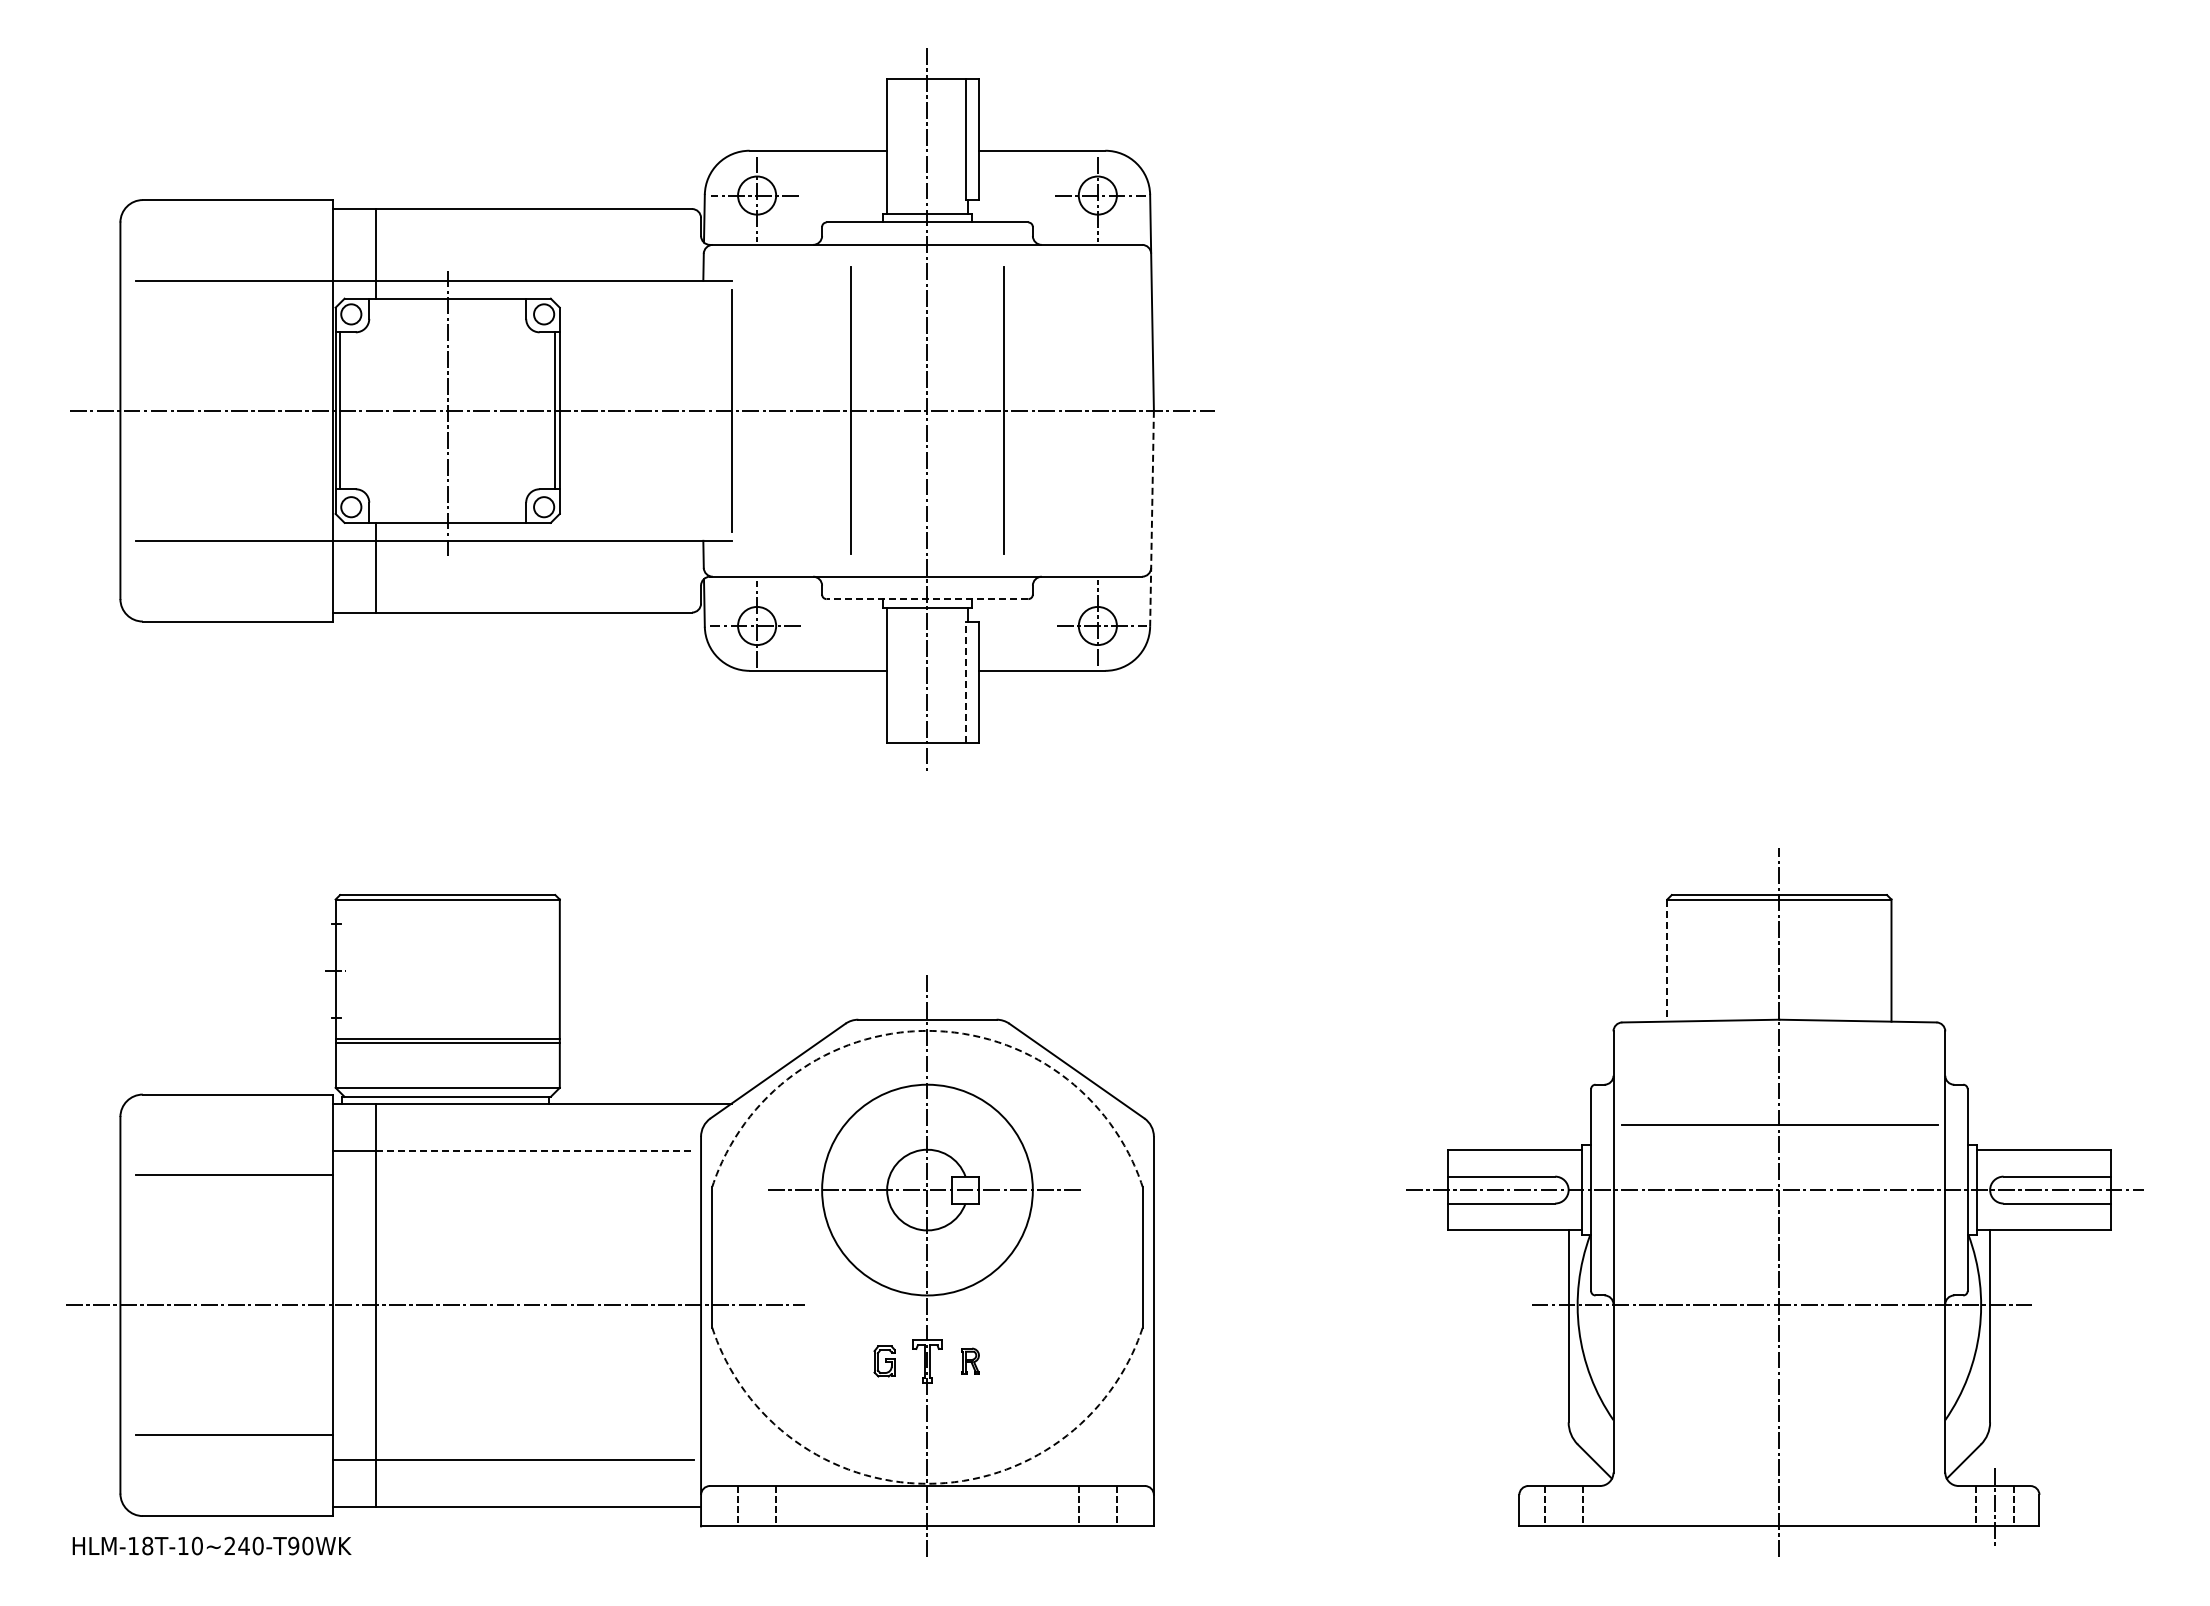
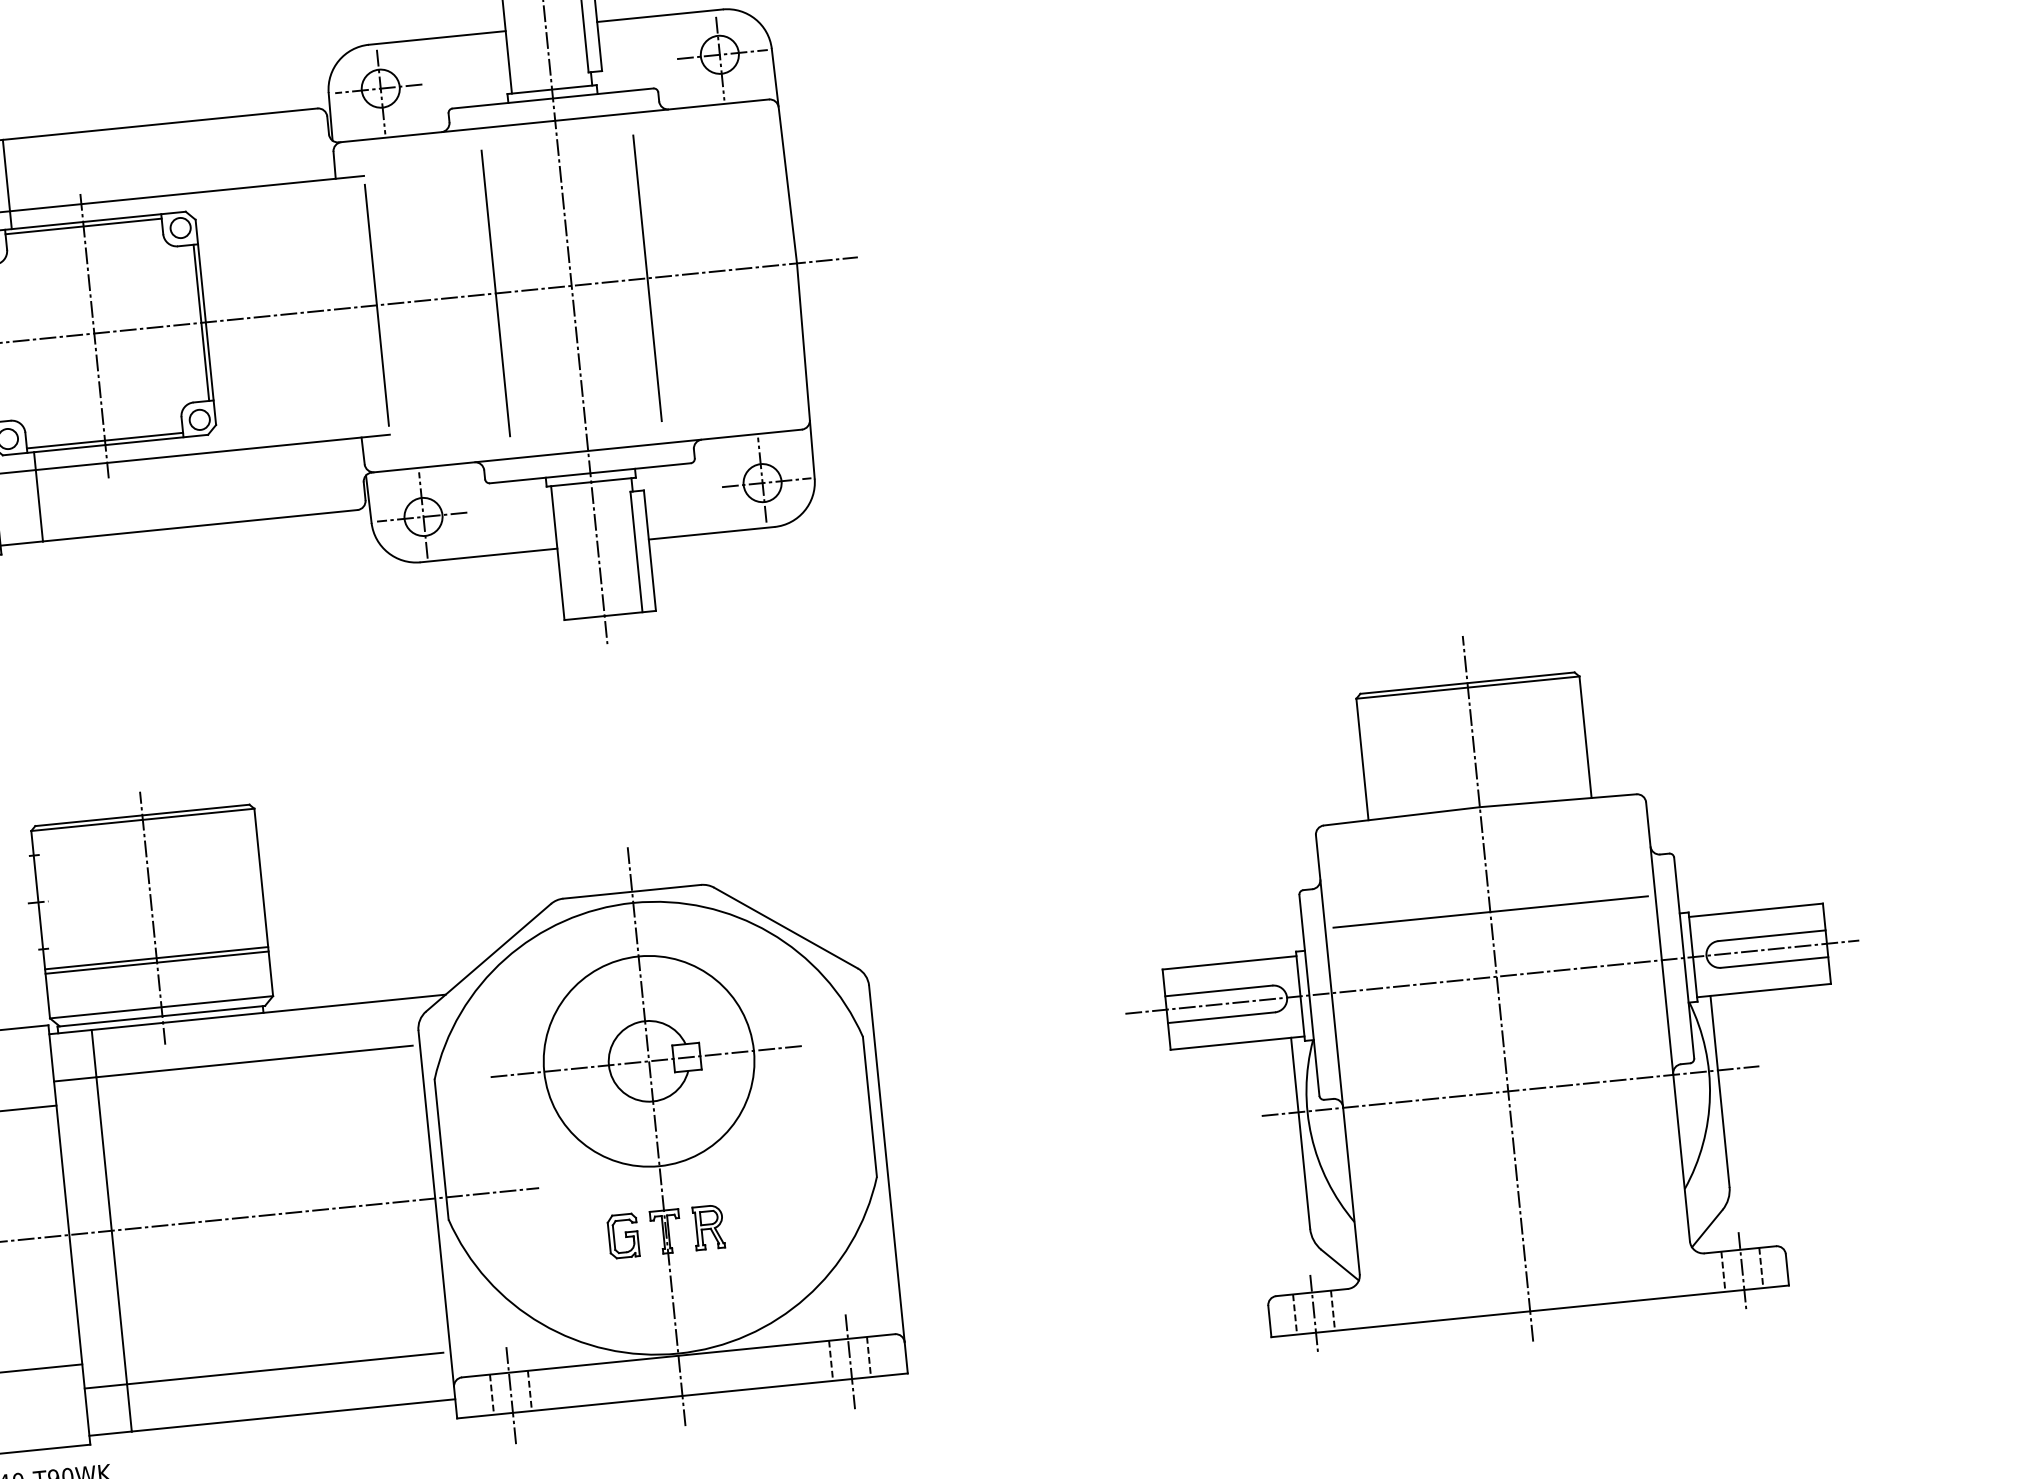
line: (447, 303) -> (83, 226), added
line: (447, 518) -> (104, 440), added
line: (1152, 518) -> (806, 370), dashed -> solid
line: (927, 599) -> (590, 473), dashed -> solid
line: (965, 682) -> (636, 552), dashed -> solid
line: (1667, 961) -> (1362, 760), dashed -> solid
line: (447, 998) -> (152, 918), added
arc: (927, 1030) -> (633, 902), dashed -> solid
line: (534, 1151) -> (254, 1061), dashed -> solid
part: (884, 1361) -> (623, 1236), size x1.43
part: (970, 1361) -> (708, 1227), size x1.67
arc: (927, 1483) -> (678, 1353), dashed -> solid
line: (1097, 1508) -> (849, 1361), added
line: (1564, 1508) -> (1314, 1314), added
line: (757, 1509) -> (511, 1396), added

